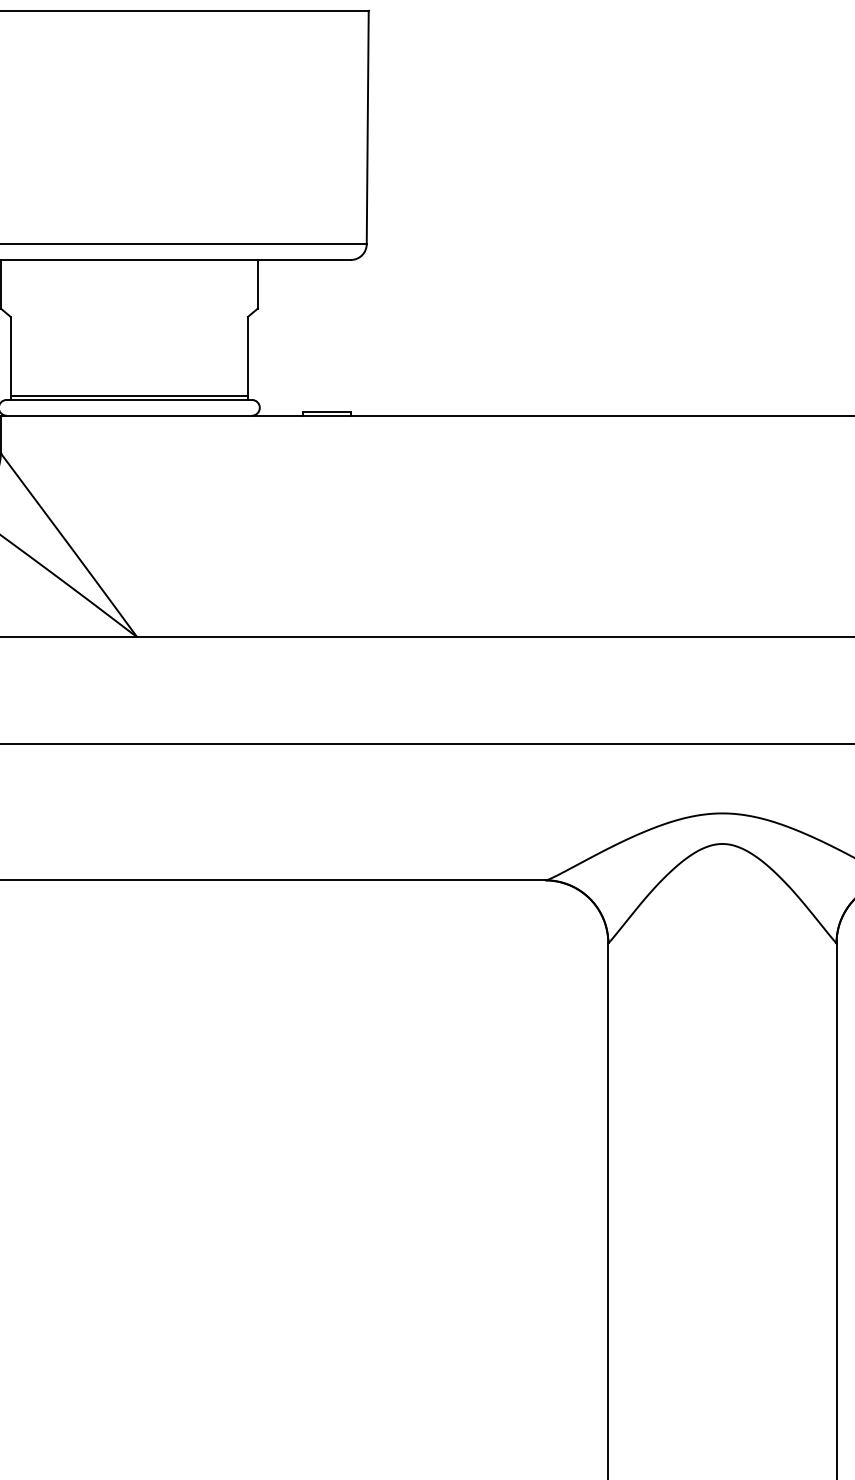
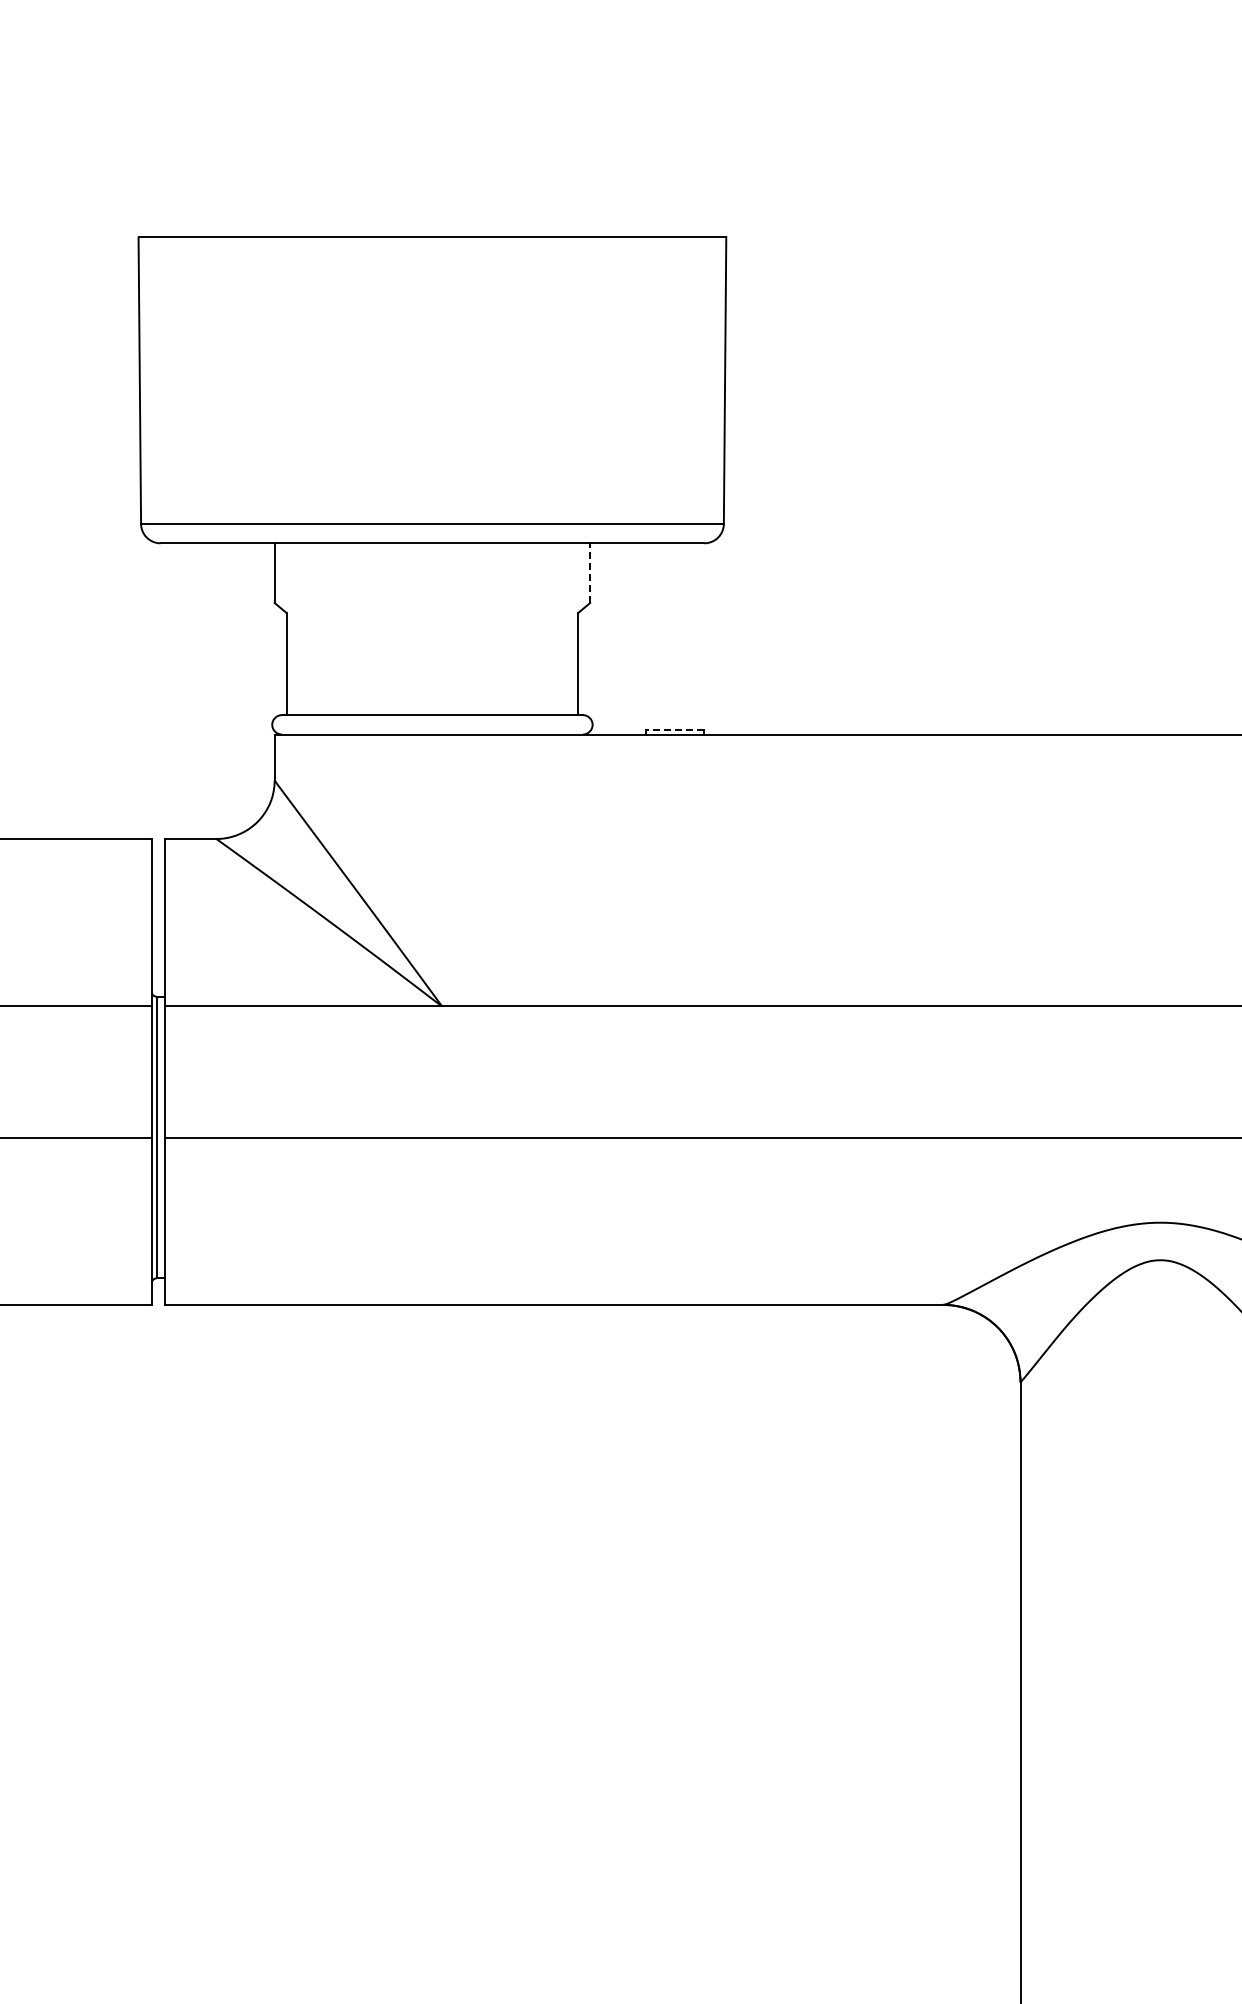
line: (258, 284) -> (590, 573), solid -> dashed
line: (129, 396) -> (432, 710), removed
line: (326, 411) -> (674, 729), solid -> dashed

